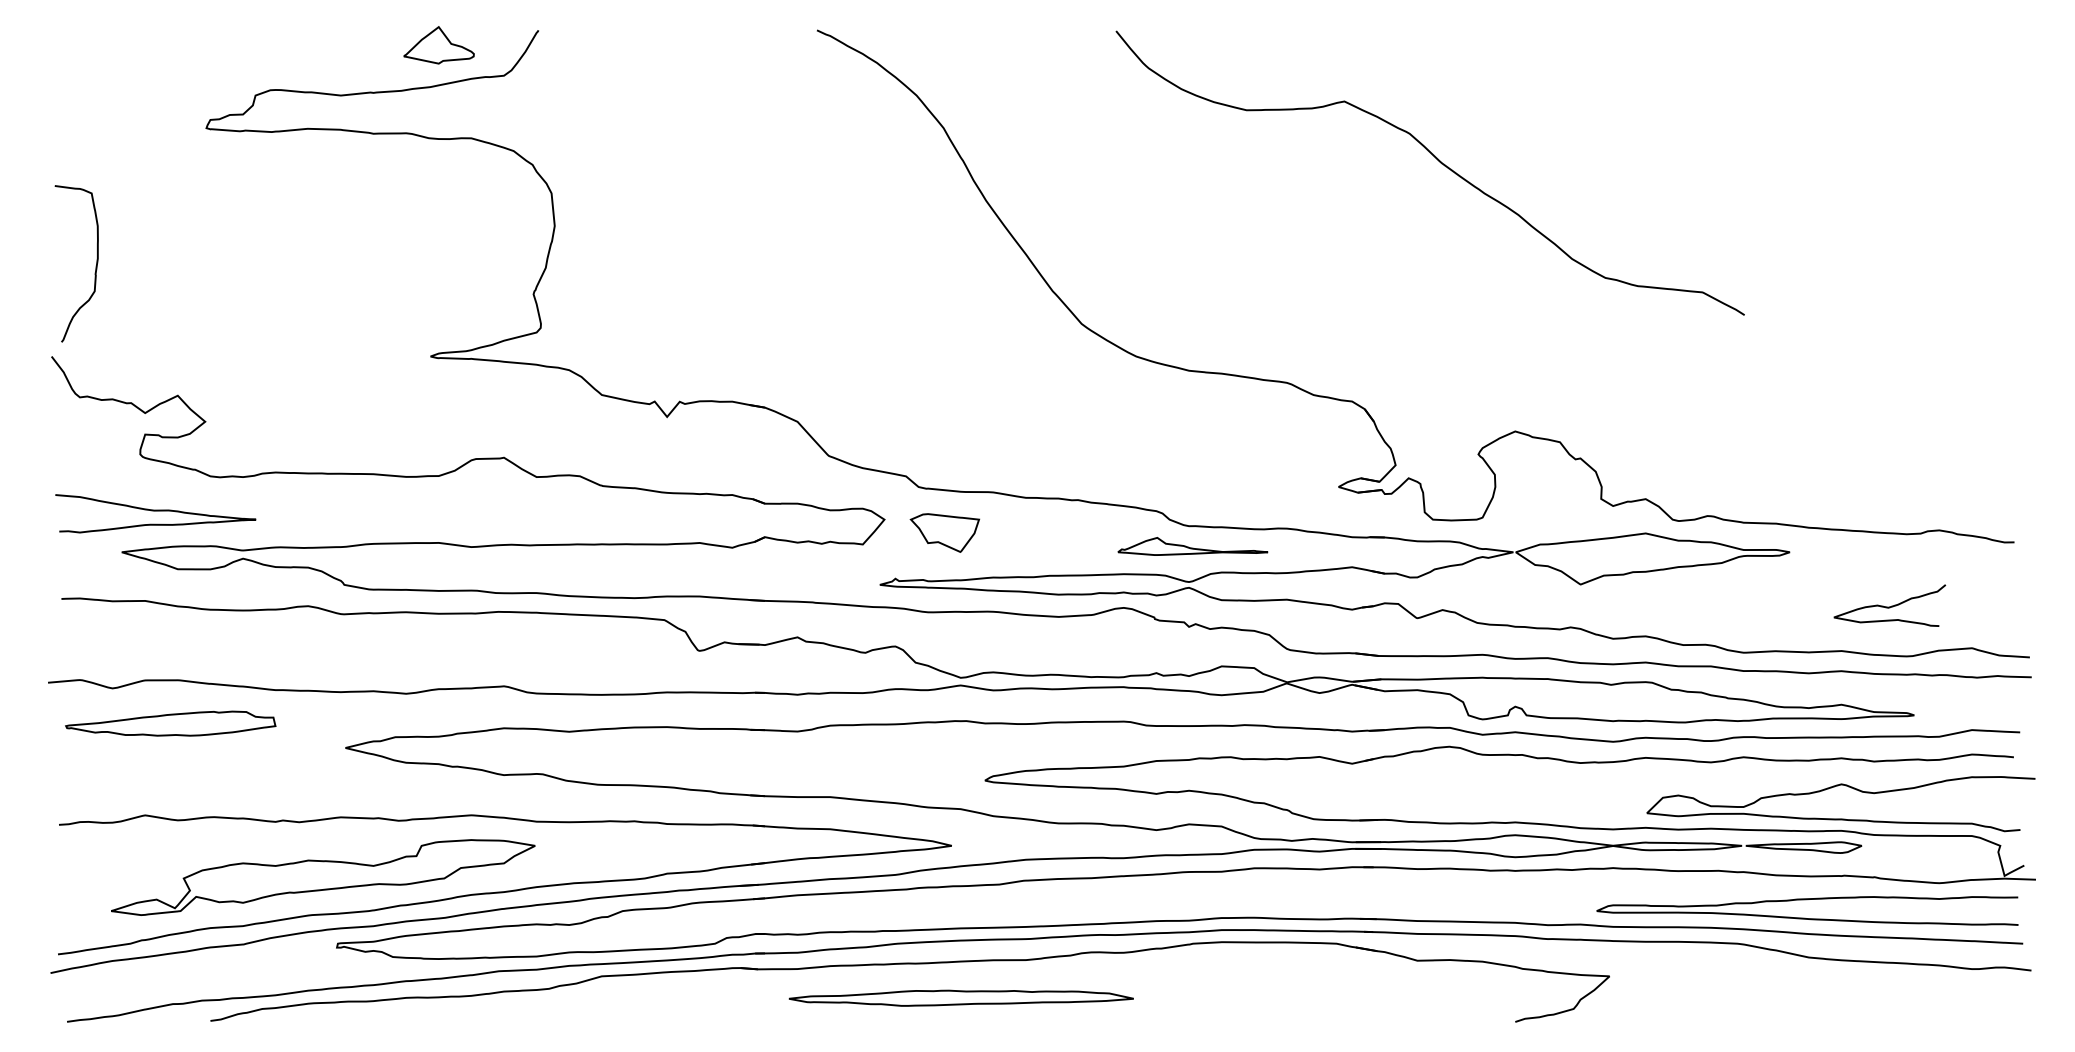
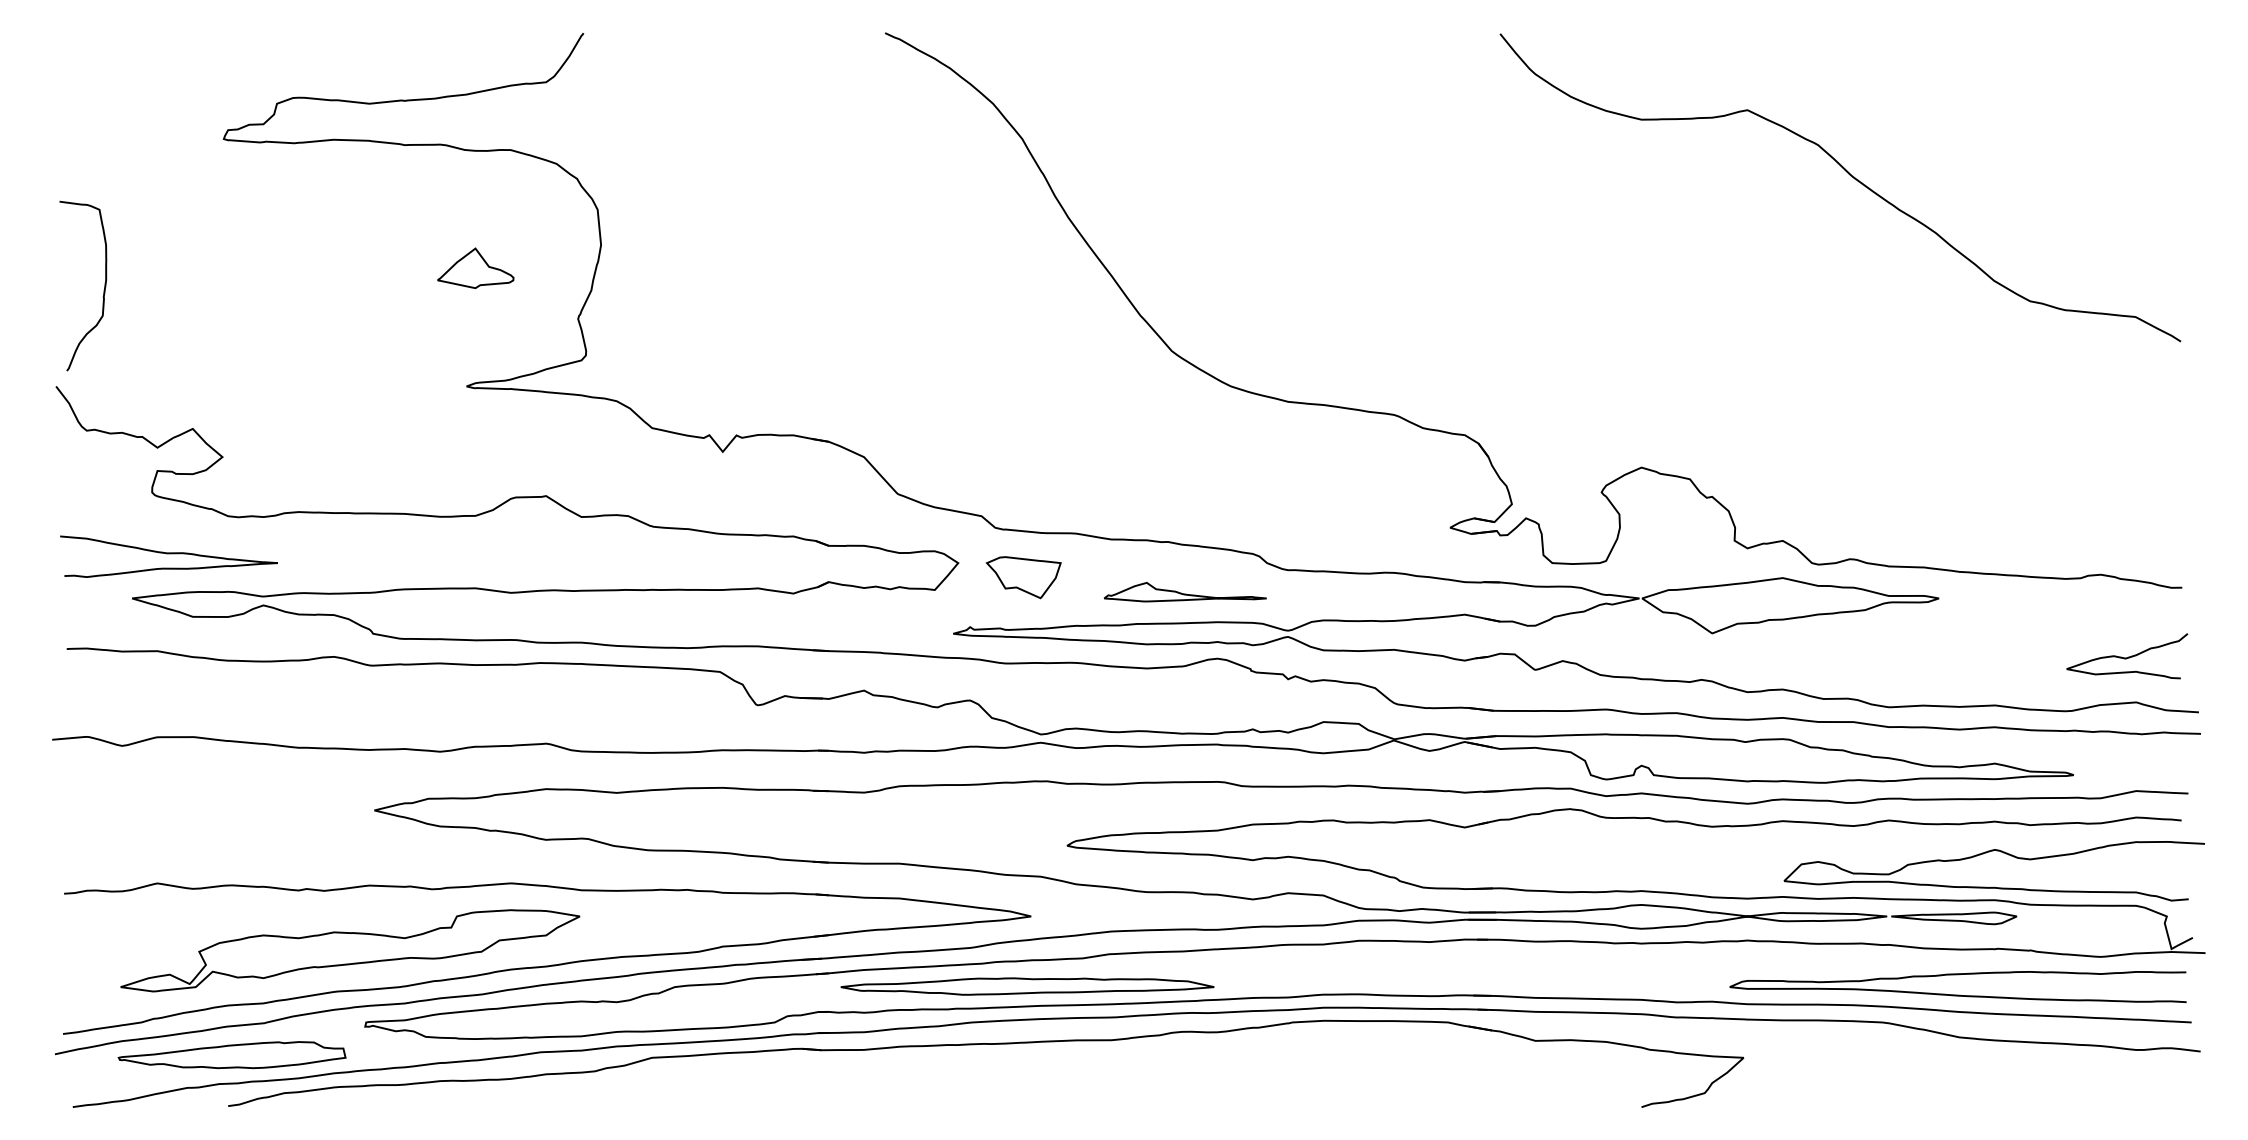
part: (438, 45) -> (475, 268), moved
curve: (1439, 162) -> (1850, 176), moved
part: (1193, 546) -> (1185, 592), moved
curve: (1890, 605) -> (2128, 656), moved
part: (170, 724) -> (231, 1055), moved
part: (961, 998) -> (1027, 986), moved

